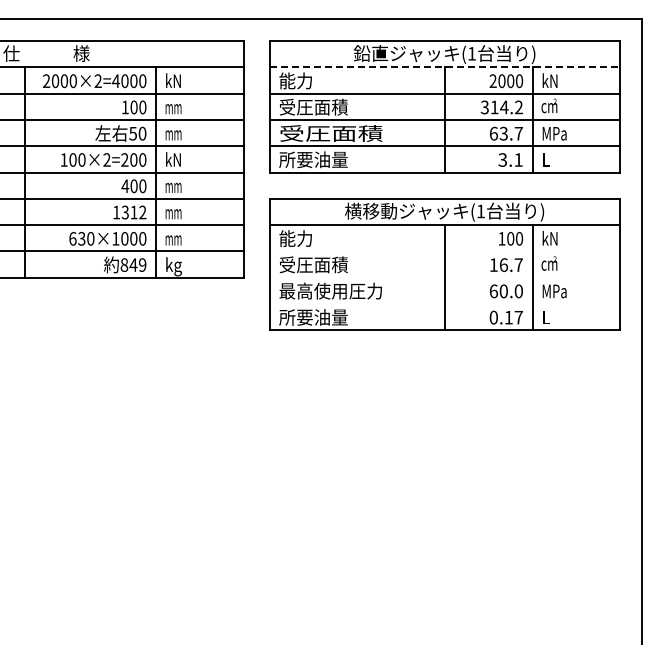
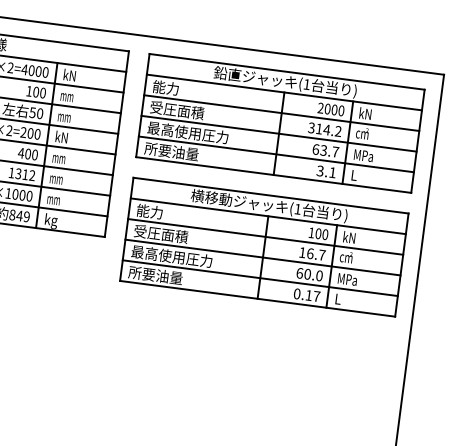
line: (445, 67) -> (284, 92), dashed -> solid
text: (330, 133) -> (187, 132), 受圧面積 -> 最高使用圧力
line: (444, 251) -> (265, 236), added
line: (444, 277) -> (262, 257), added
line: (444, 303) -> (259, 277), added

